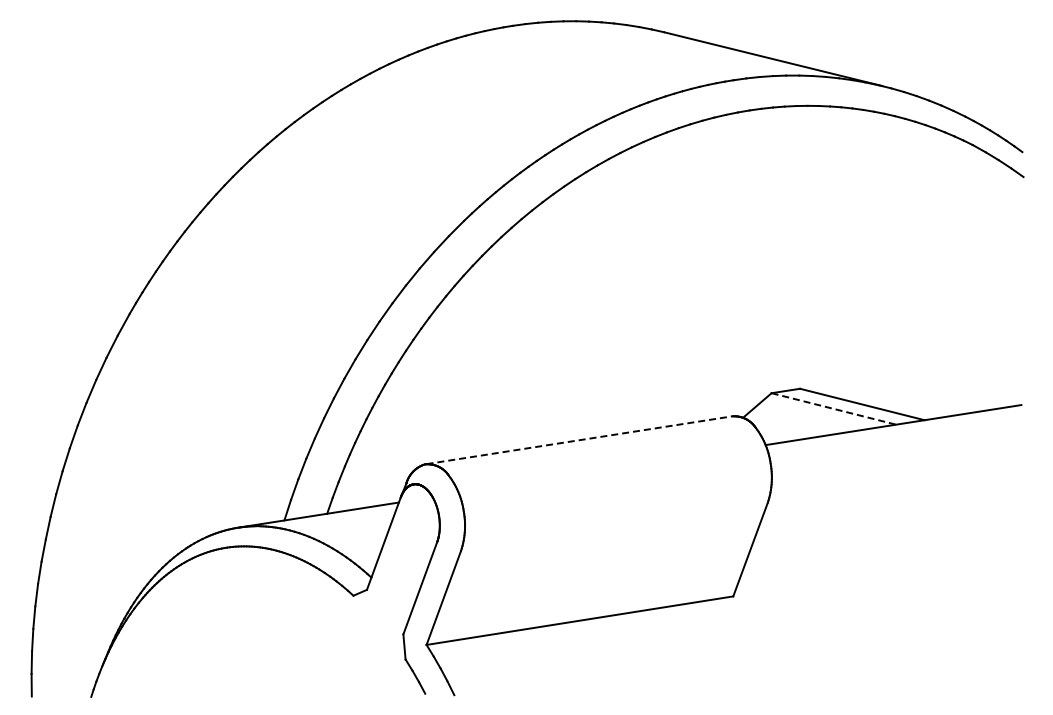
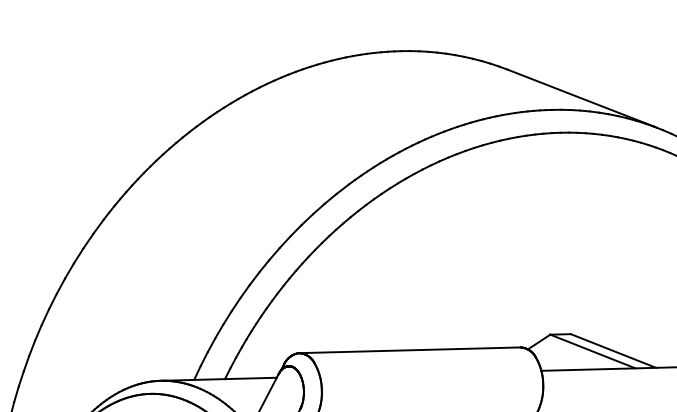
line: (834, 409) -> (593, 351), dashed -> solid
line: (579, 440) -> (410, 350), dashed -> solid

